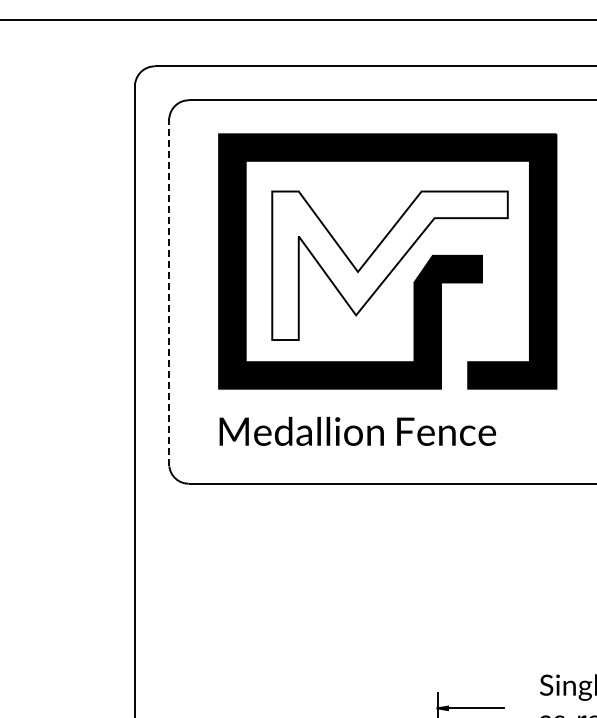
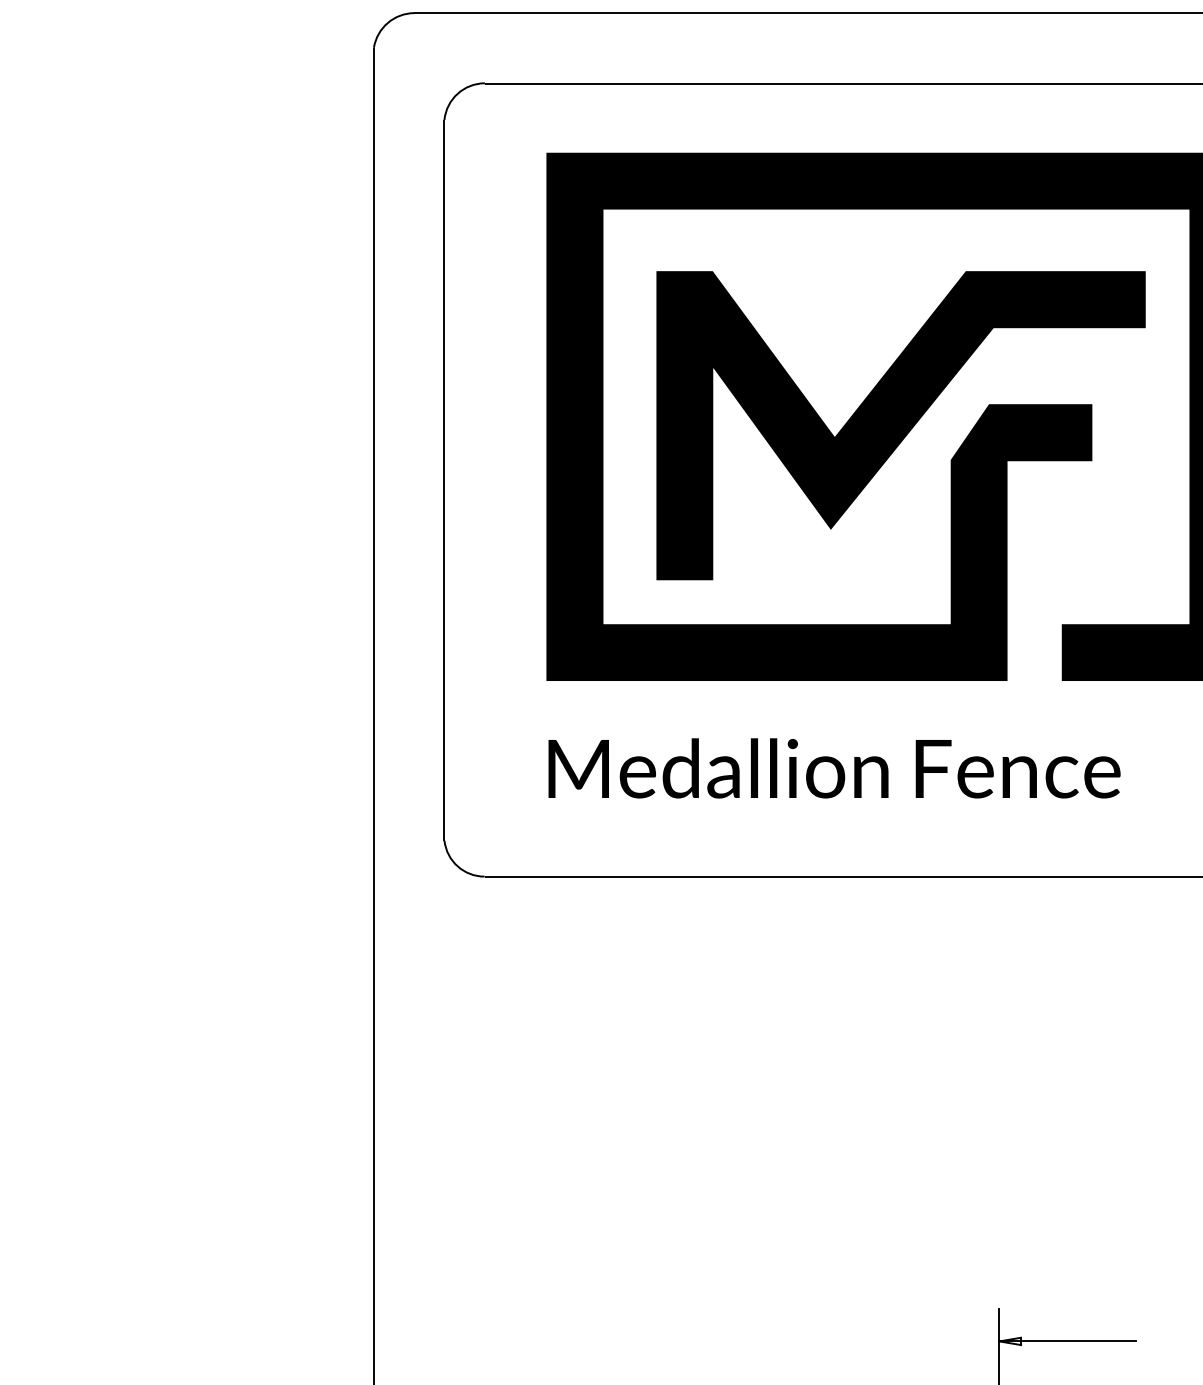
fill: (389, 265) -> (899, 425), added
line: (169, 291) -> (444, 478), dashed -> solid

